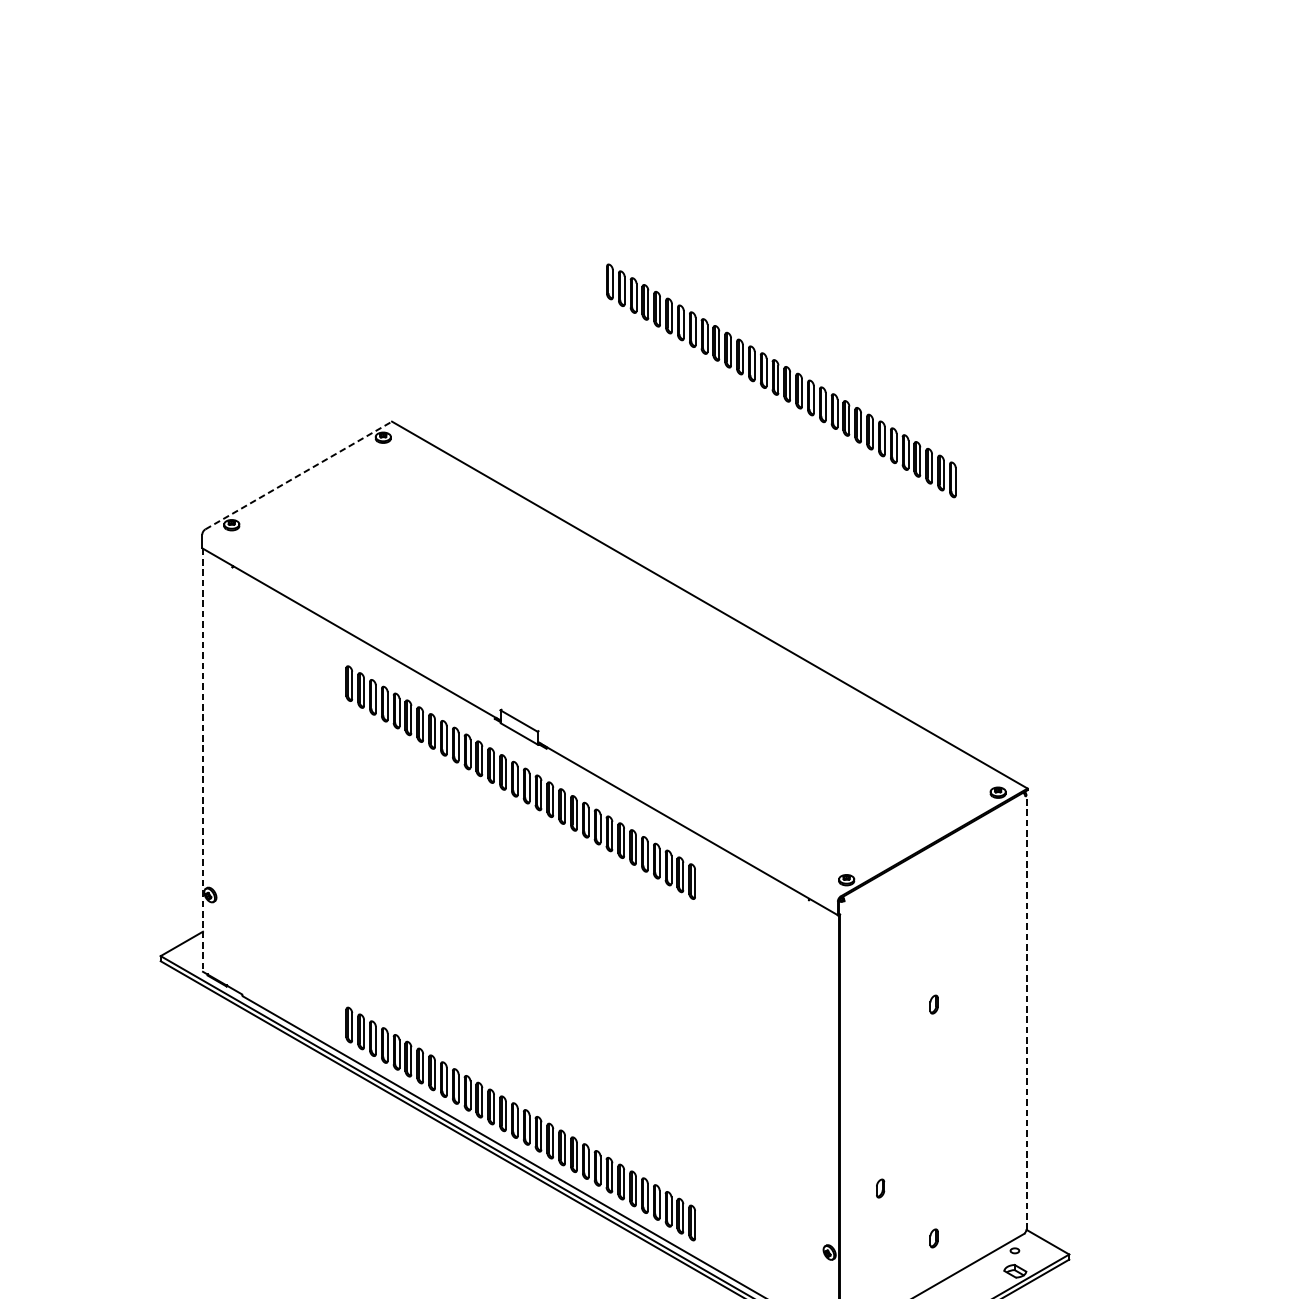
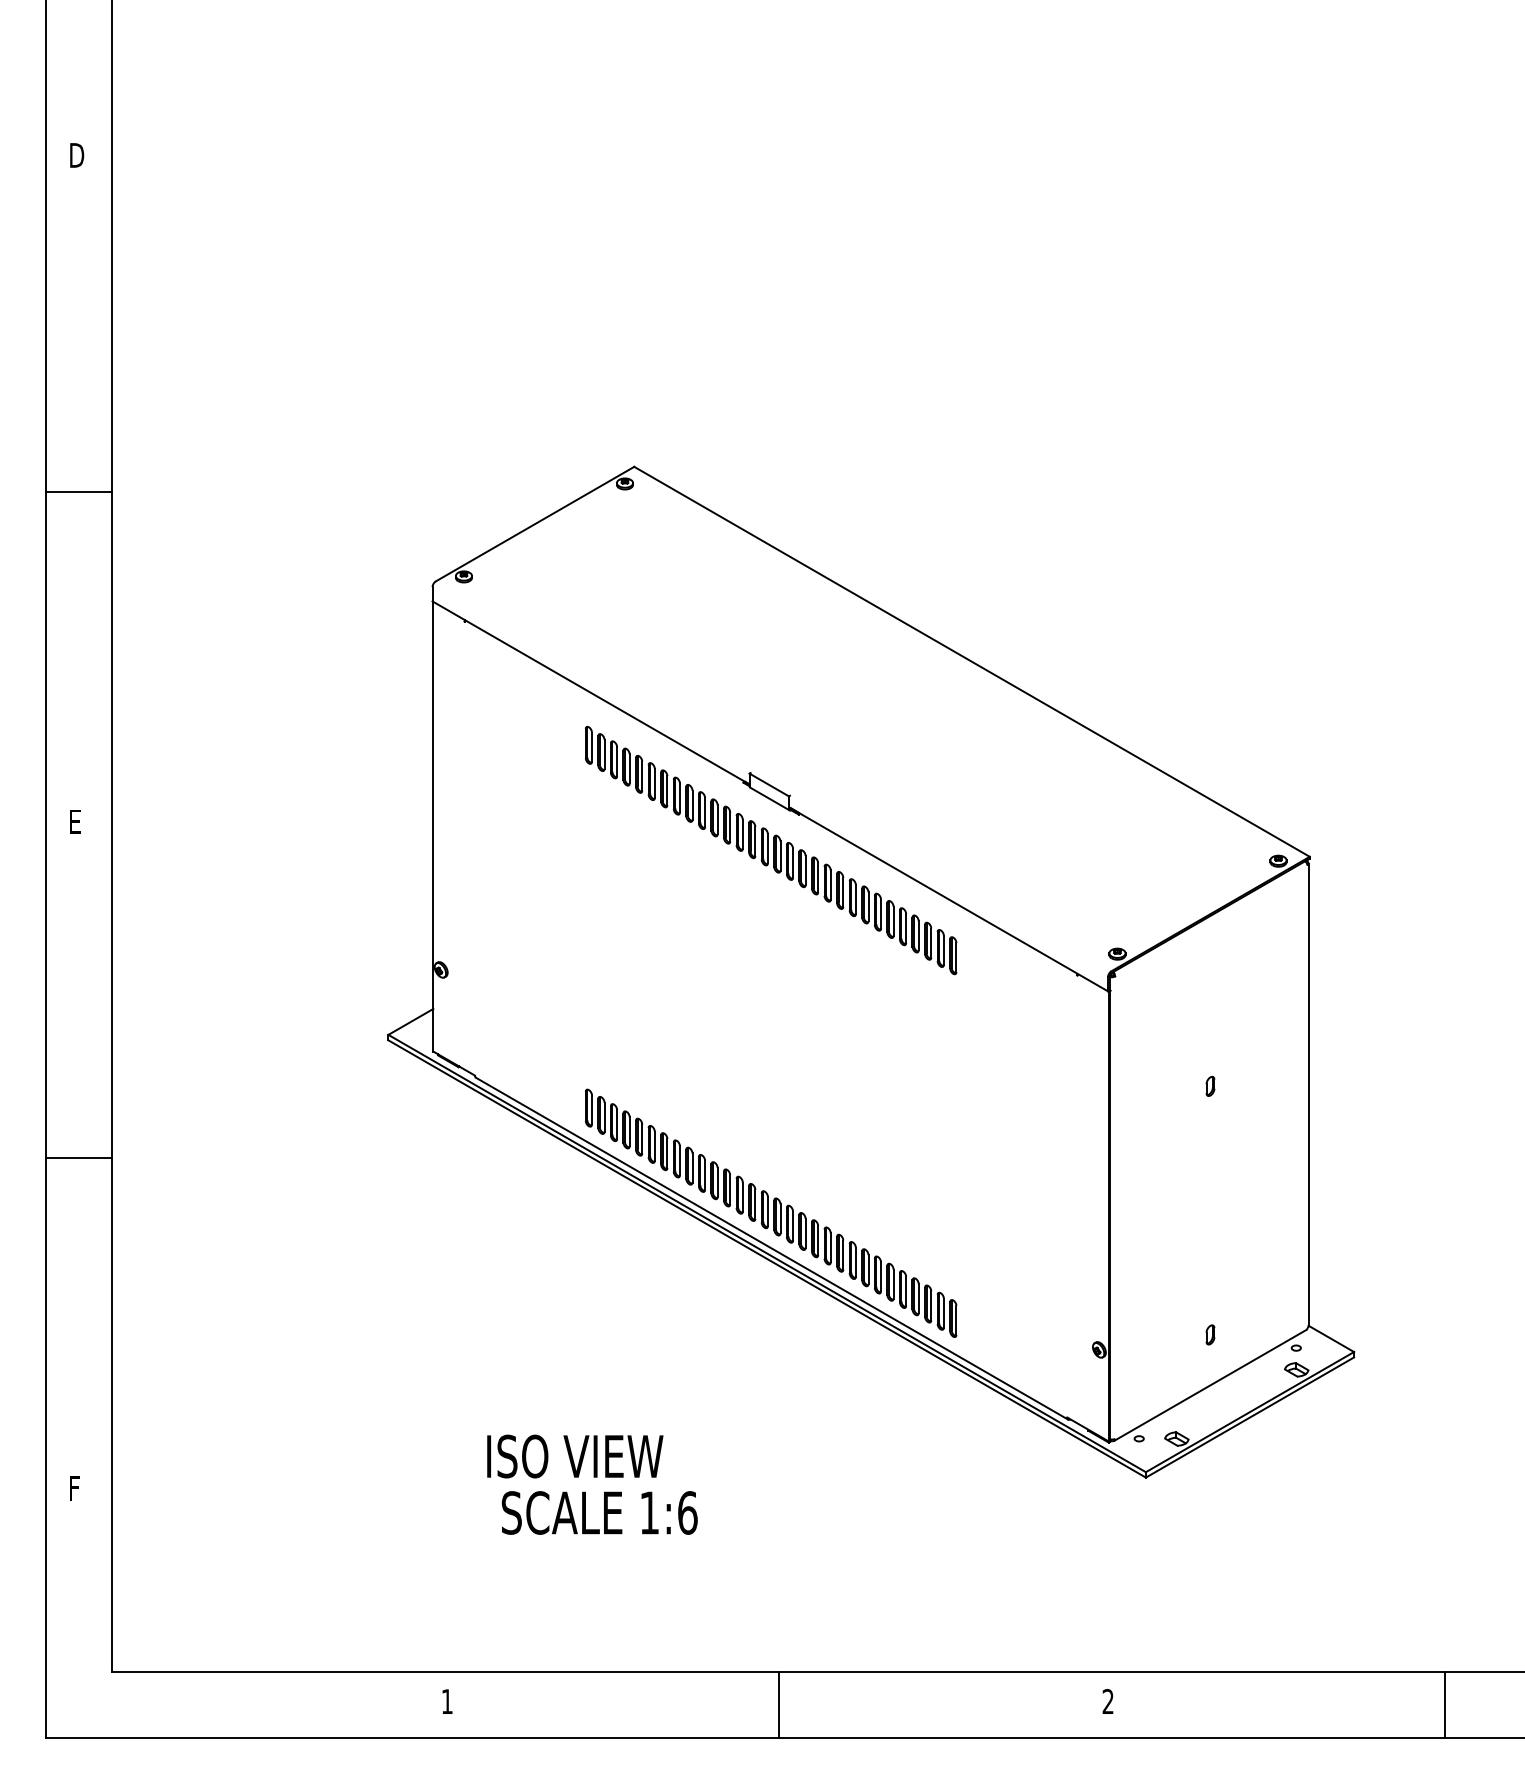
part: (781, 380) -> (1048, 423), removed
line: (299, 475) -> (535, 524), dashed -> solid
line: (203, 760) -> (433, 826), dashed -> solid
line: (1026, 1012) -> (1308, 1094), dashed -> solid
part: (880, 1188) -> (1153, 1281), removed

